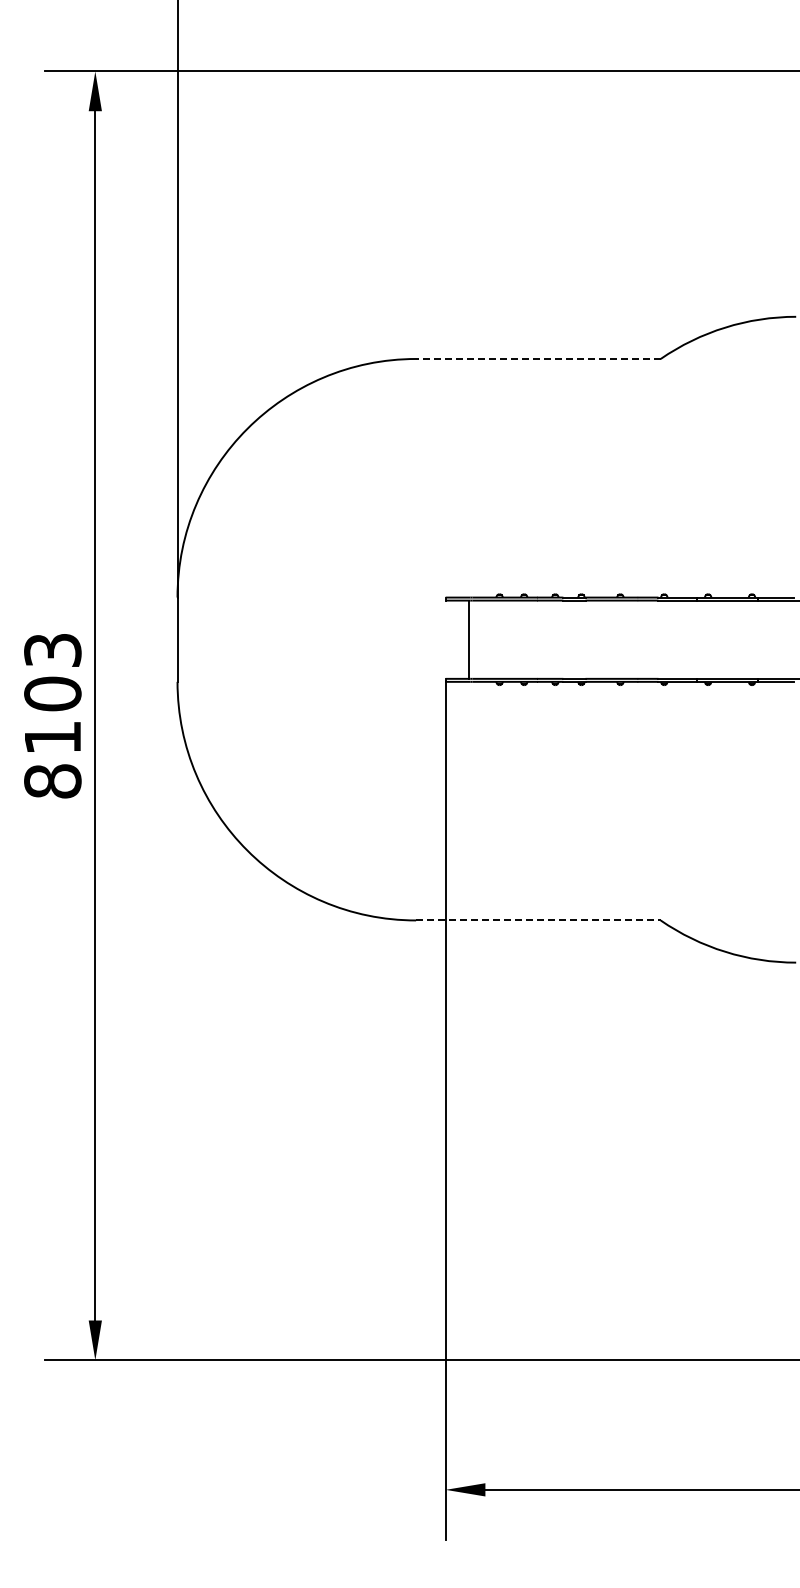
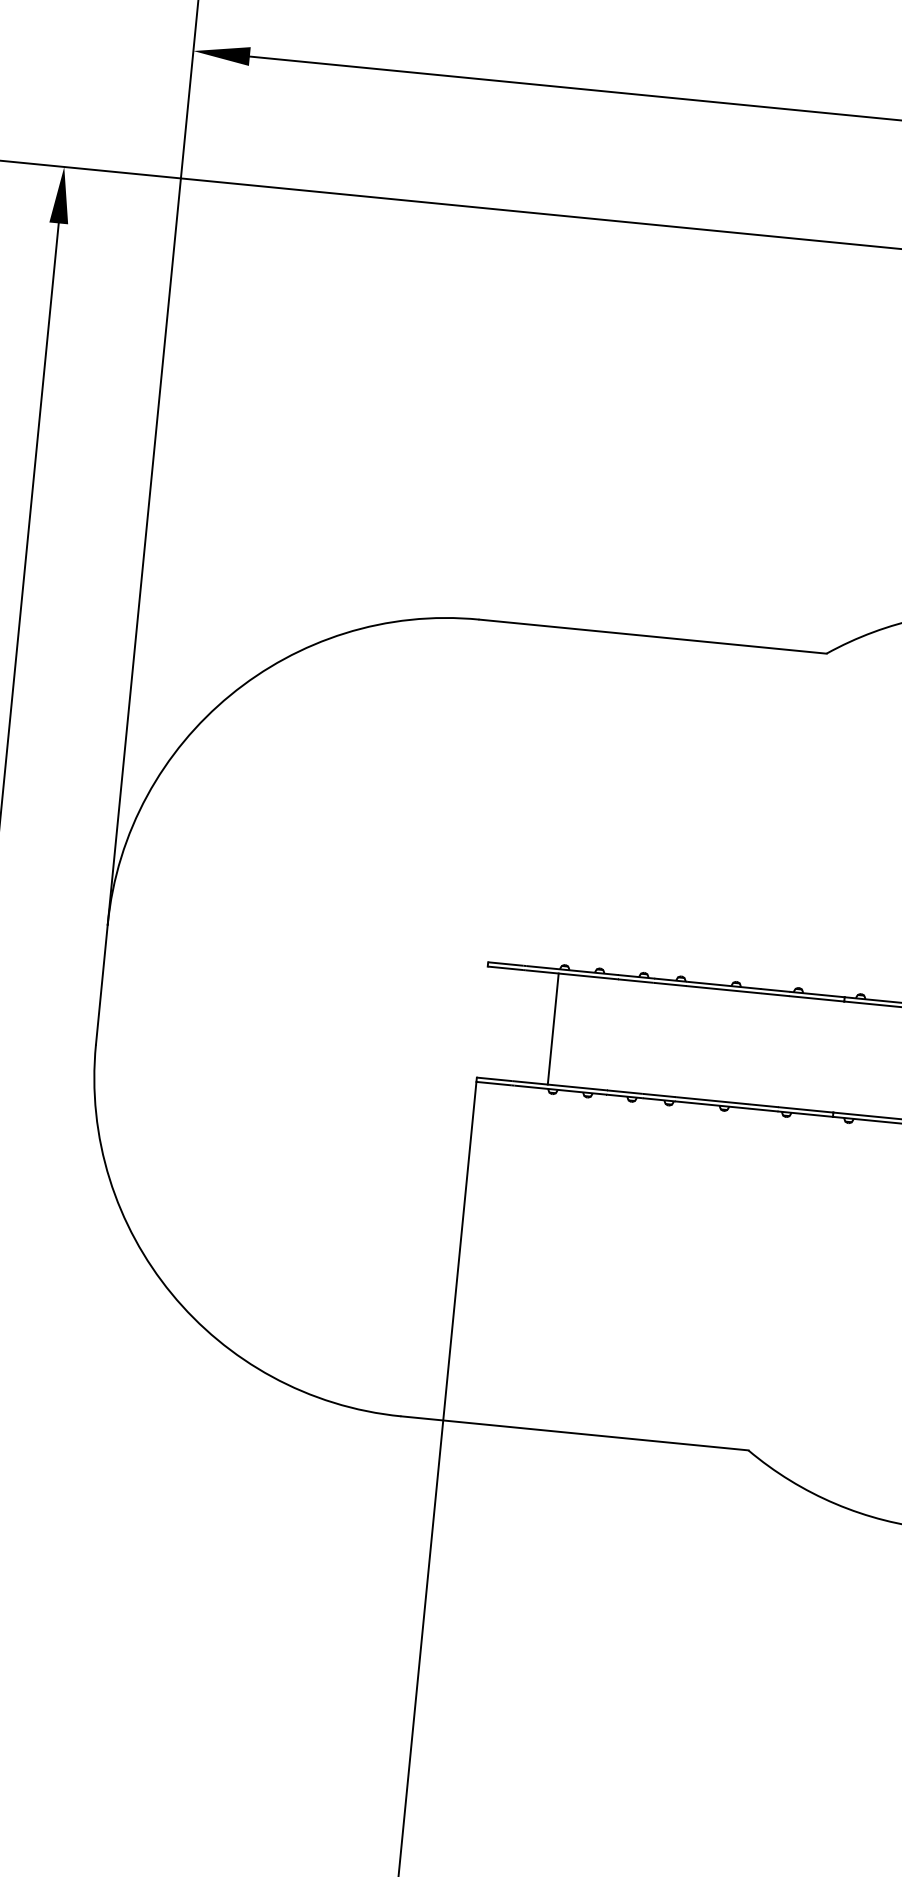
line: (537, 358) -> (651, 635), dashed -> solid
line: (468, 639) -> (553, 1028), moved
line: (538, 920) -> (575, 1433), dashed -> solid

